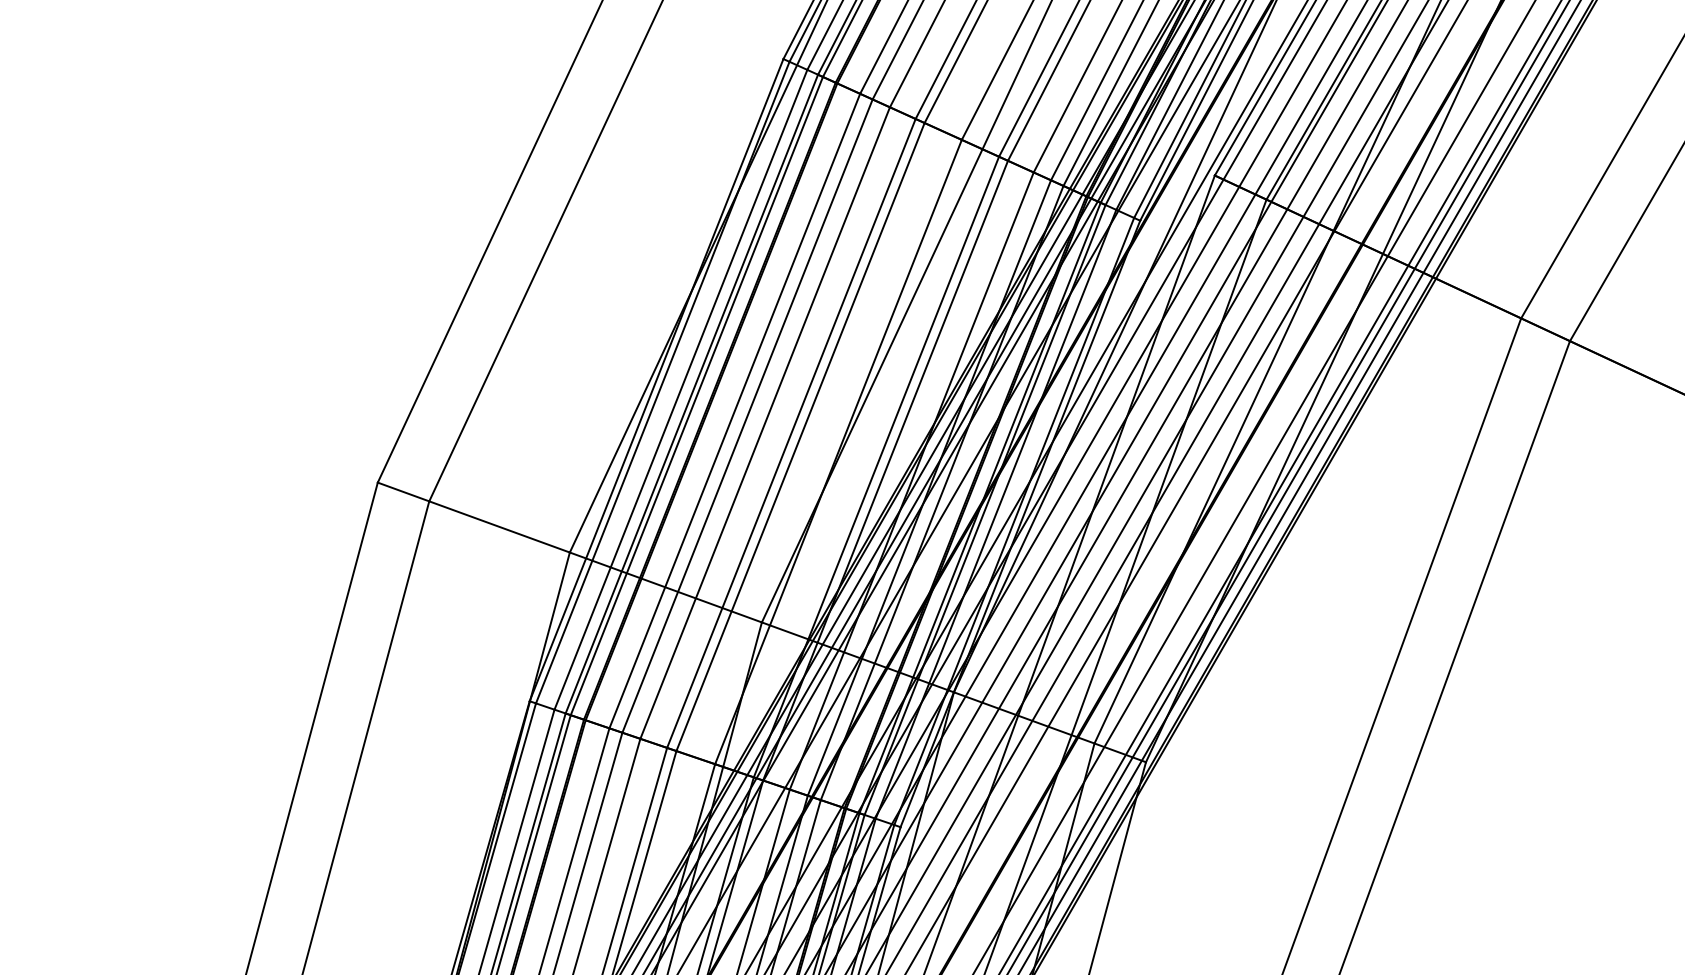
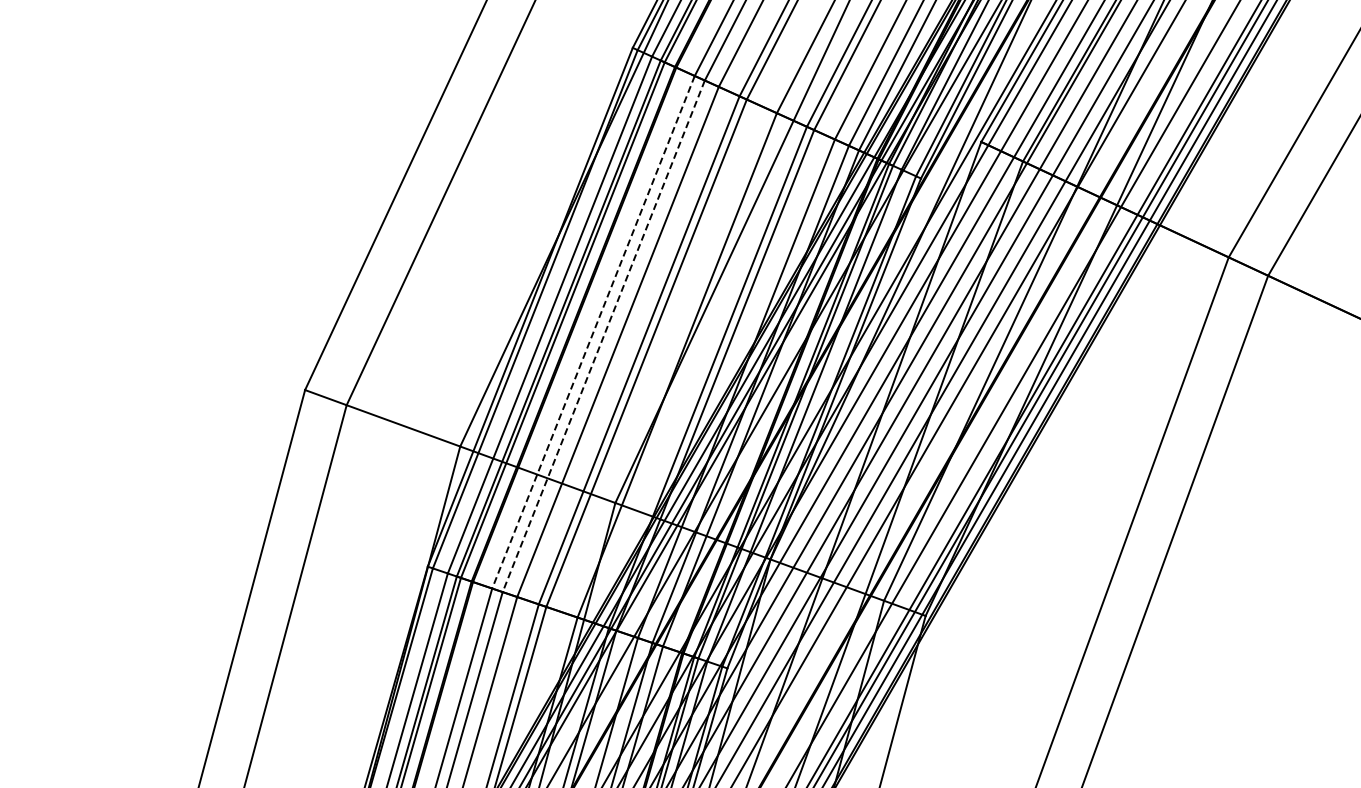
line: (734, 411) -> (593, 332), solid -> dashed
line: (747, 416) -> (603, 336), solid -> dashed

